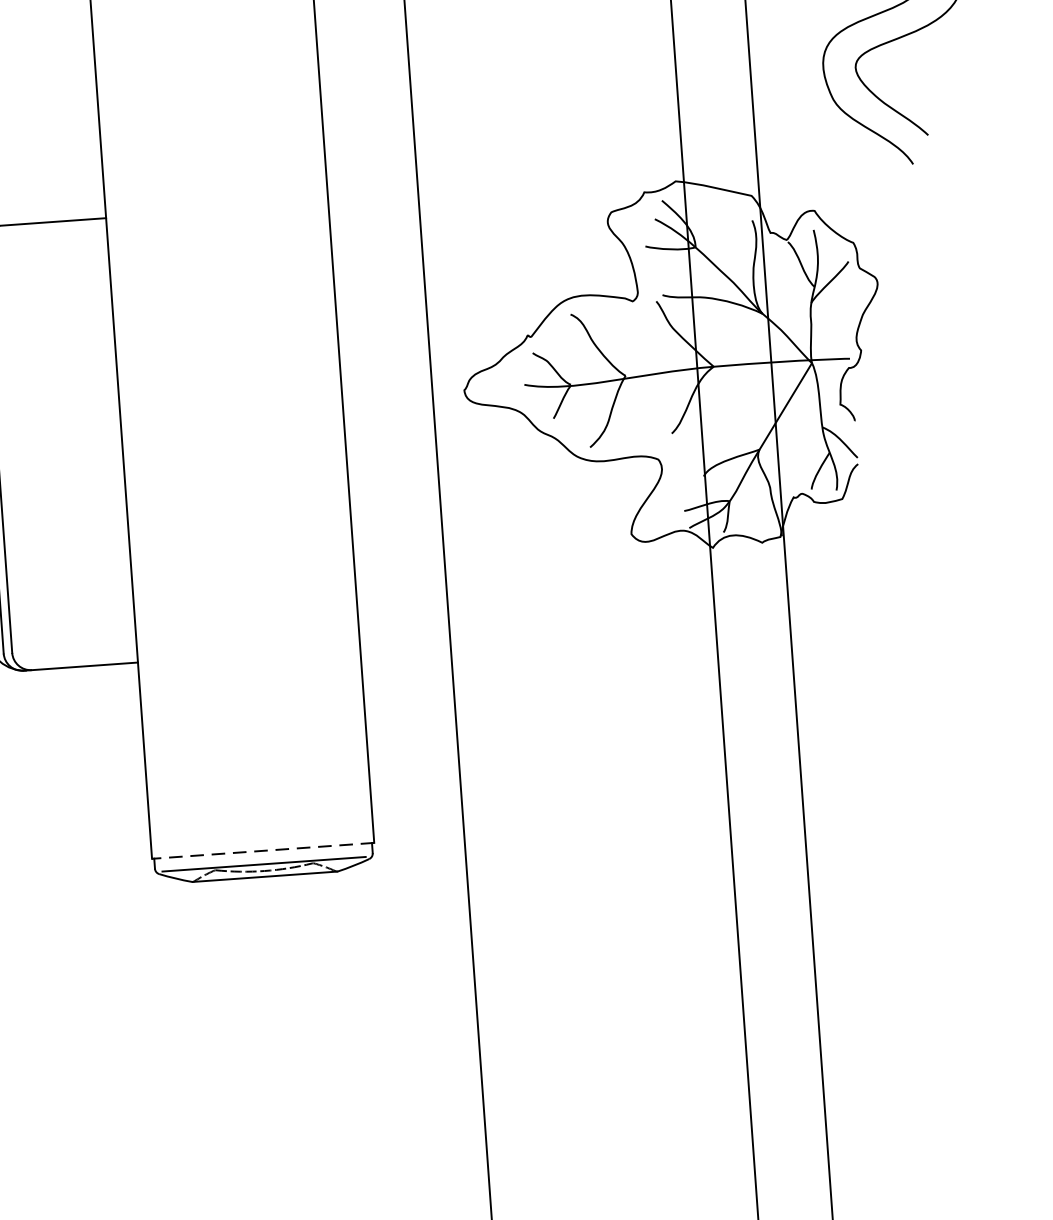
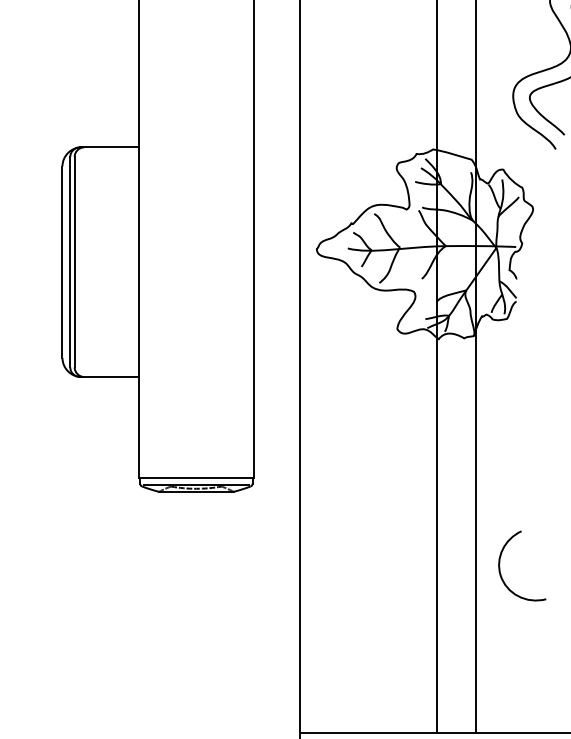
line: (261, 851) -> (195, 478), dashed -> solid
curve: (863, 973) -> (500, 563), added

